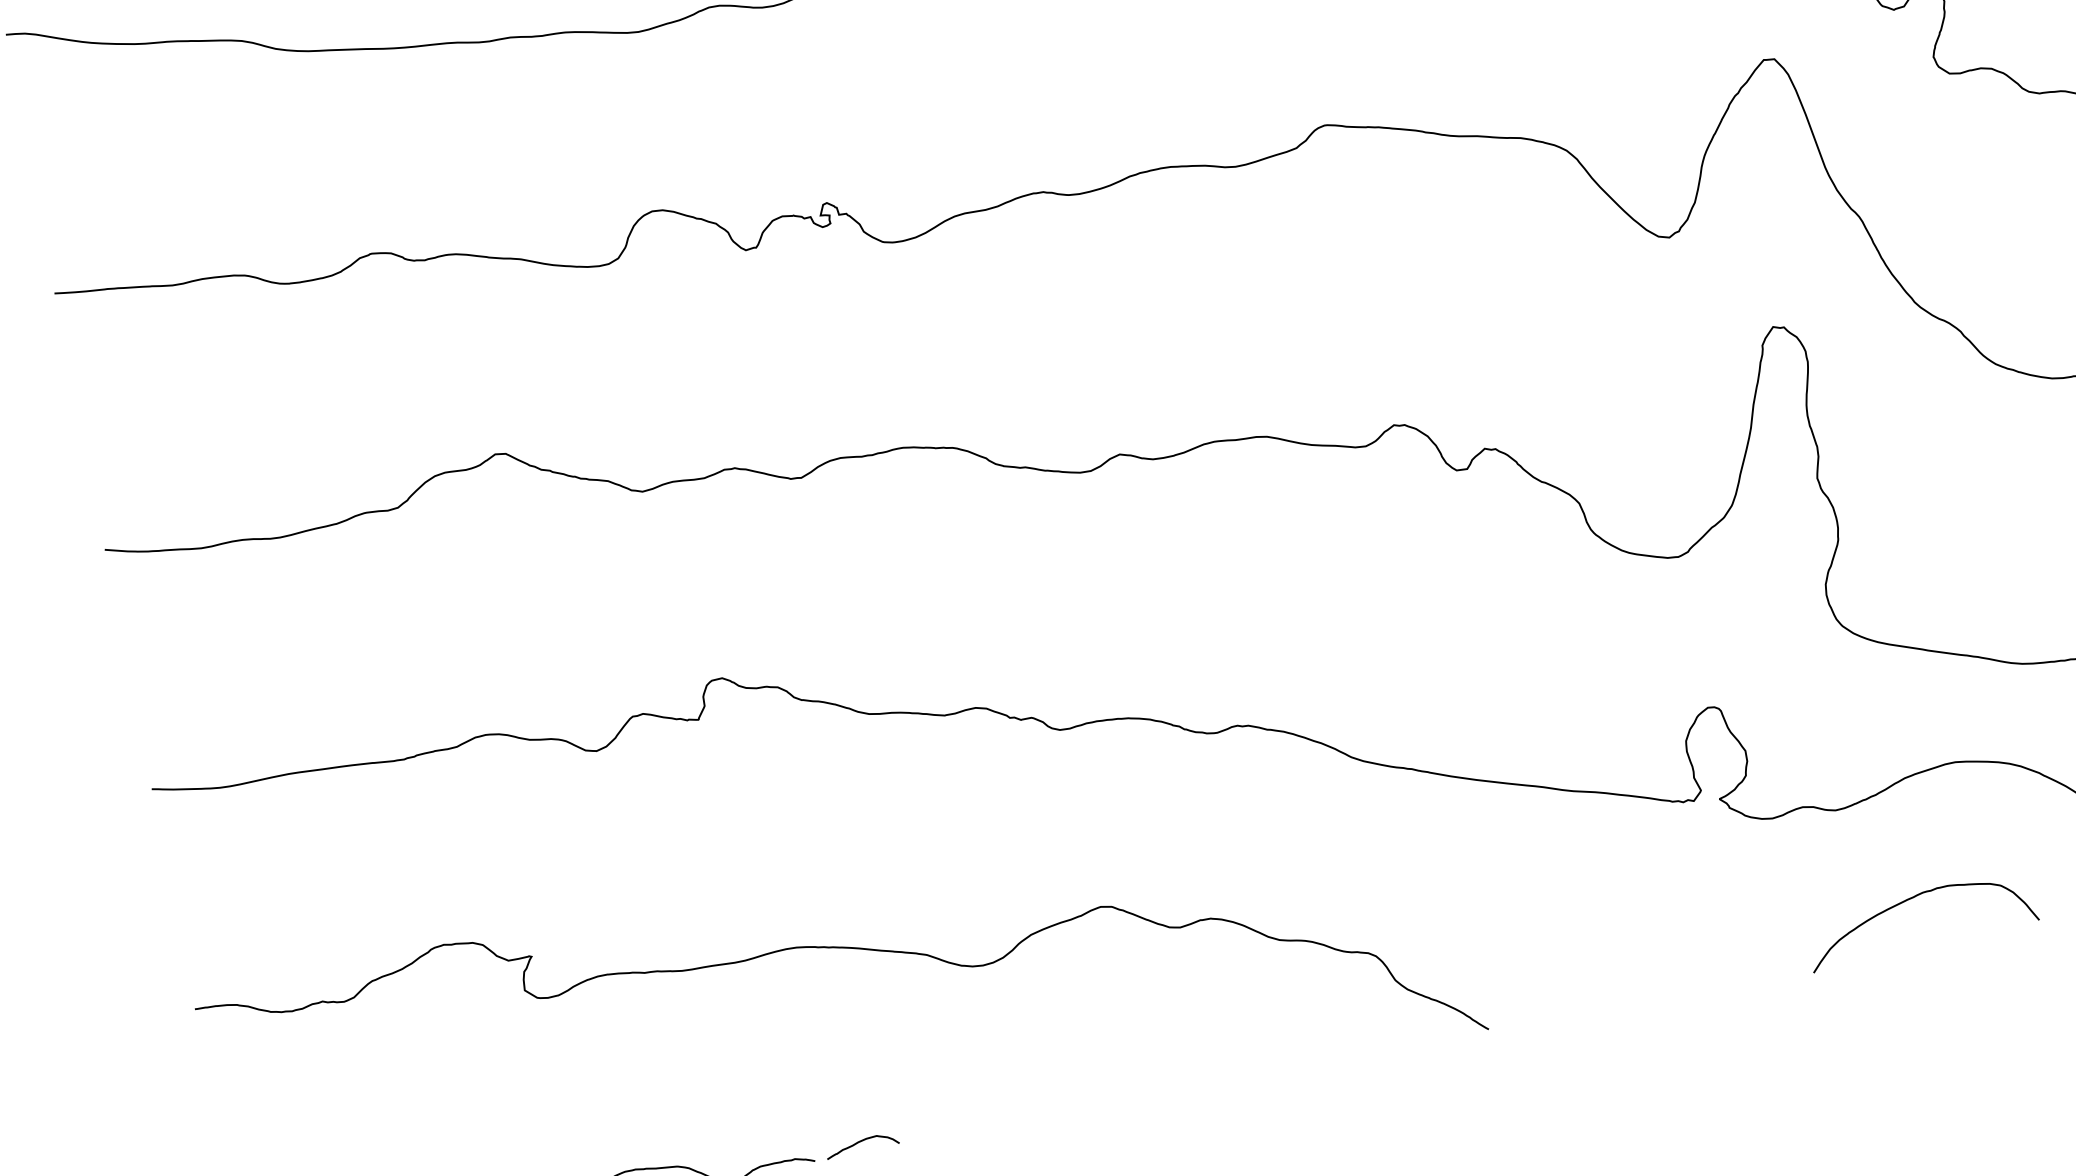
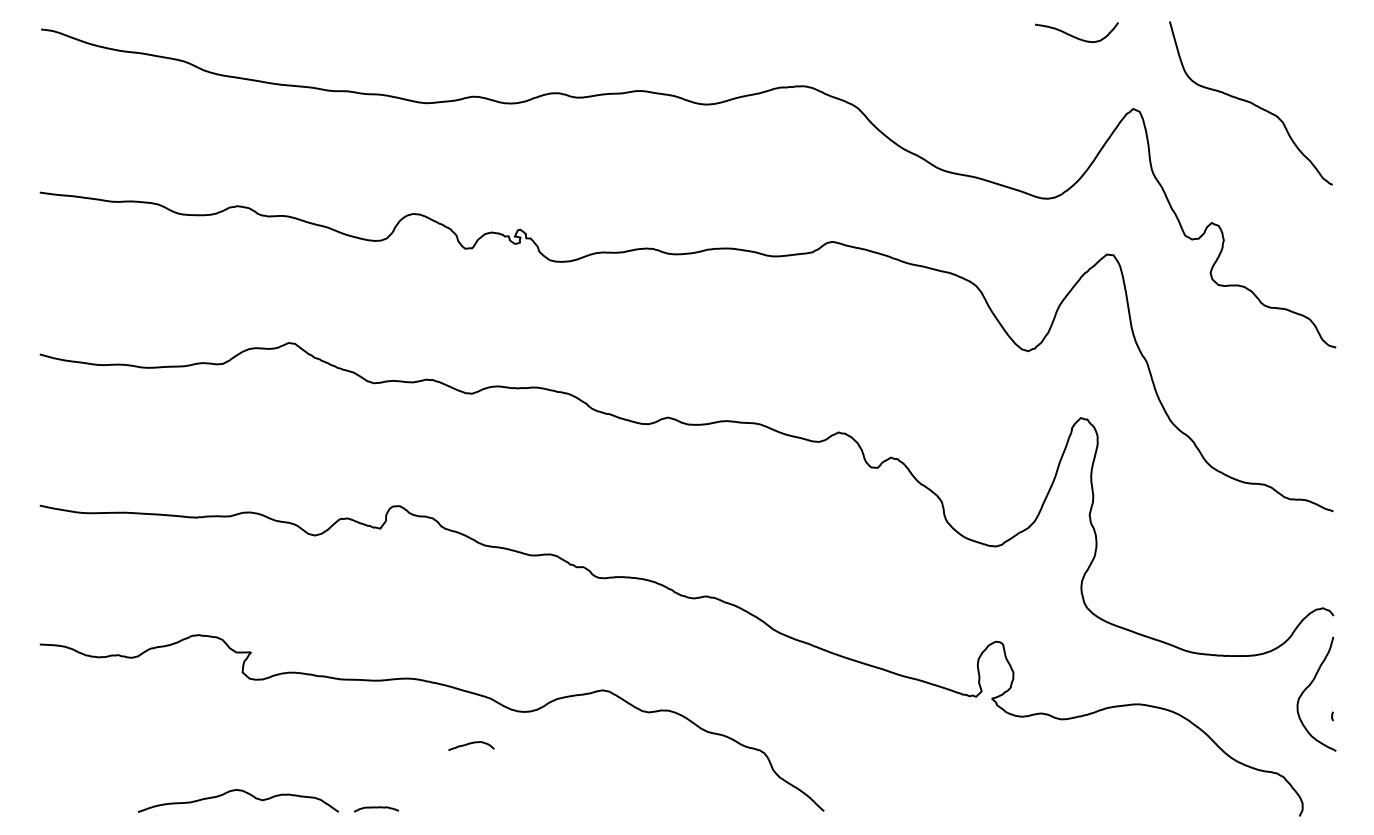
curve: (1914, 898) -> (1098, 782), removed
curve: (860, 1143) -> (470, 744), moved

